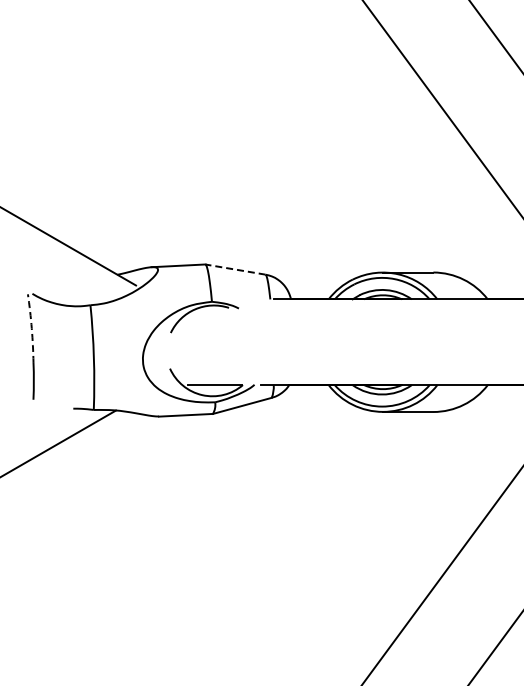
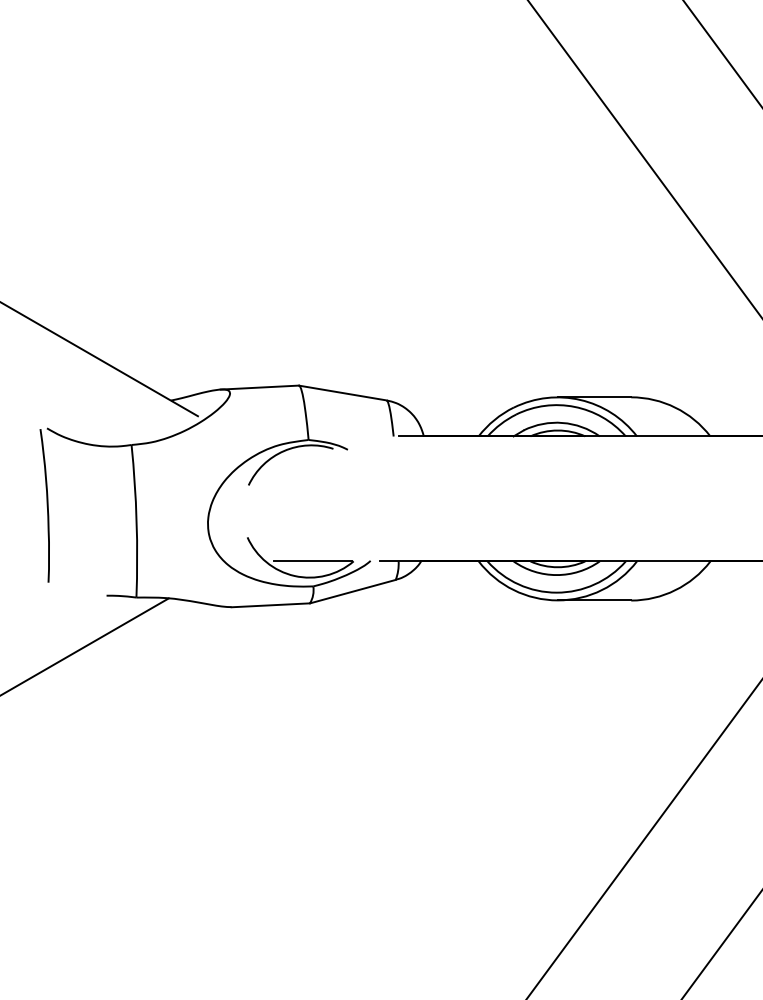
line: (235, 269) -> (342, 392), dashed -> solid
arc: (31, 328) -> (45, 478), dashed -> solid

